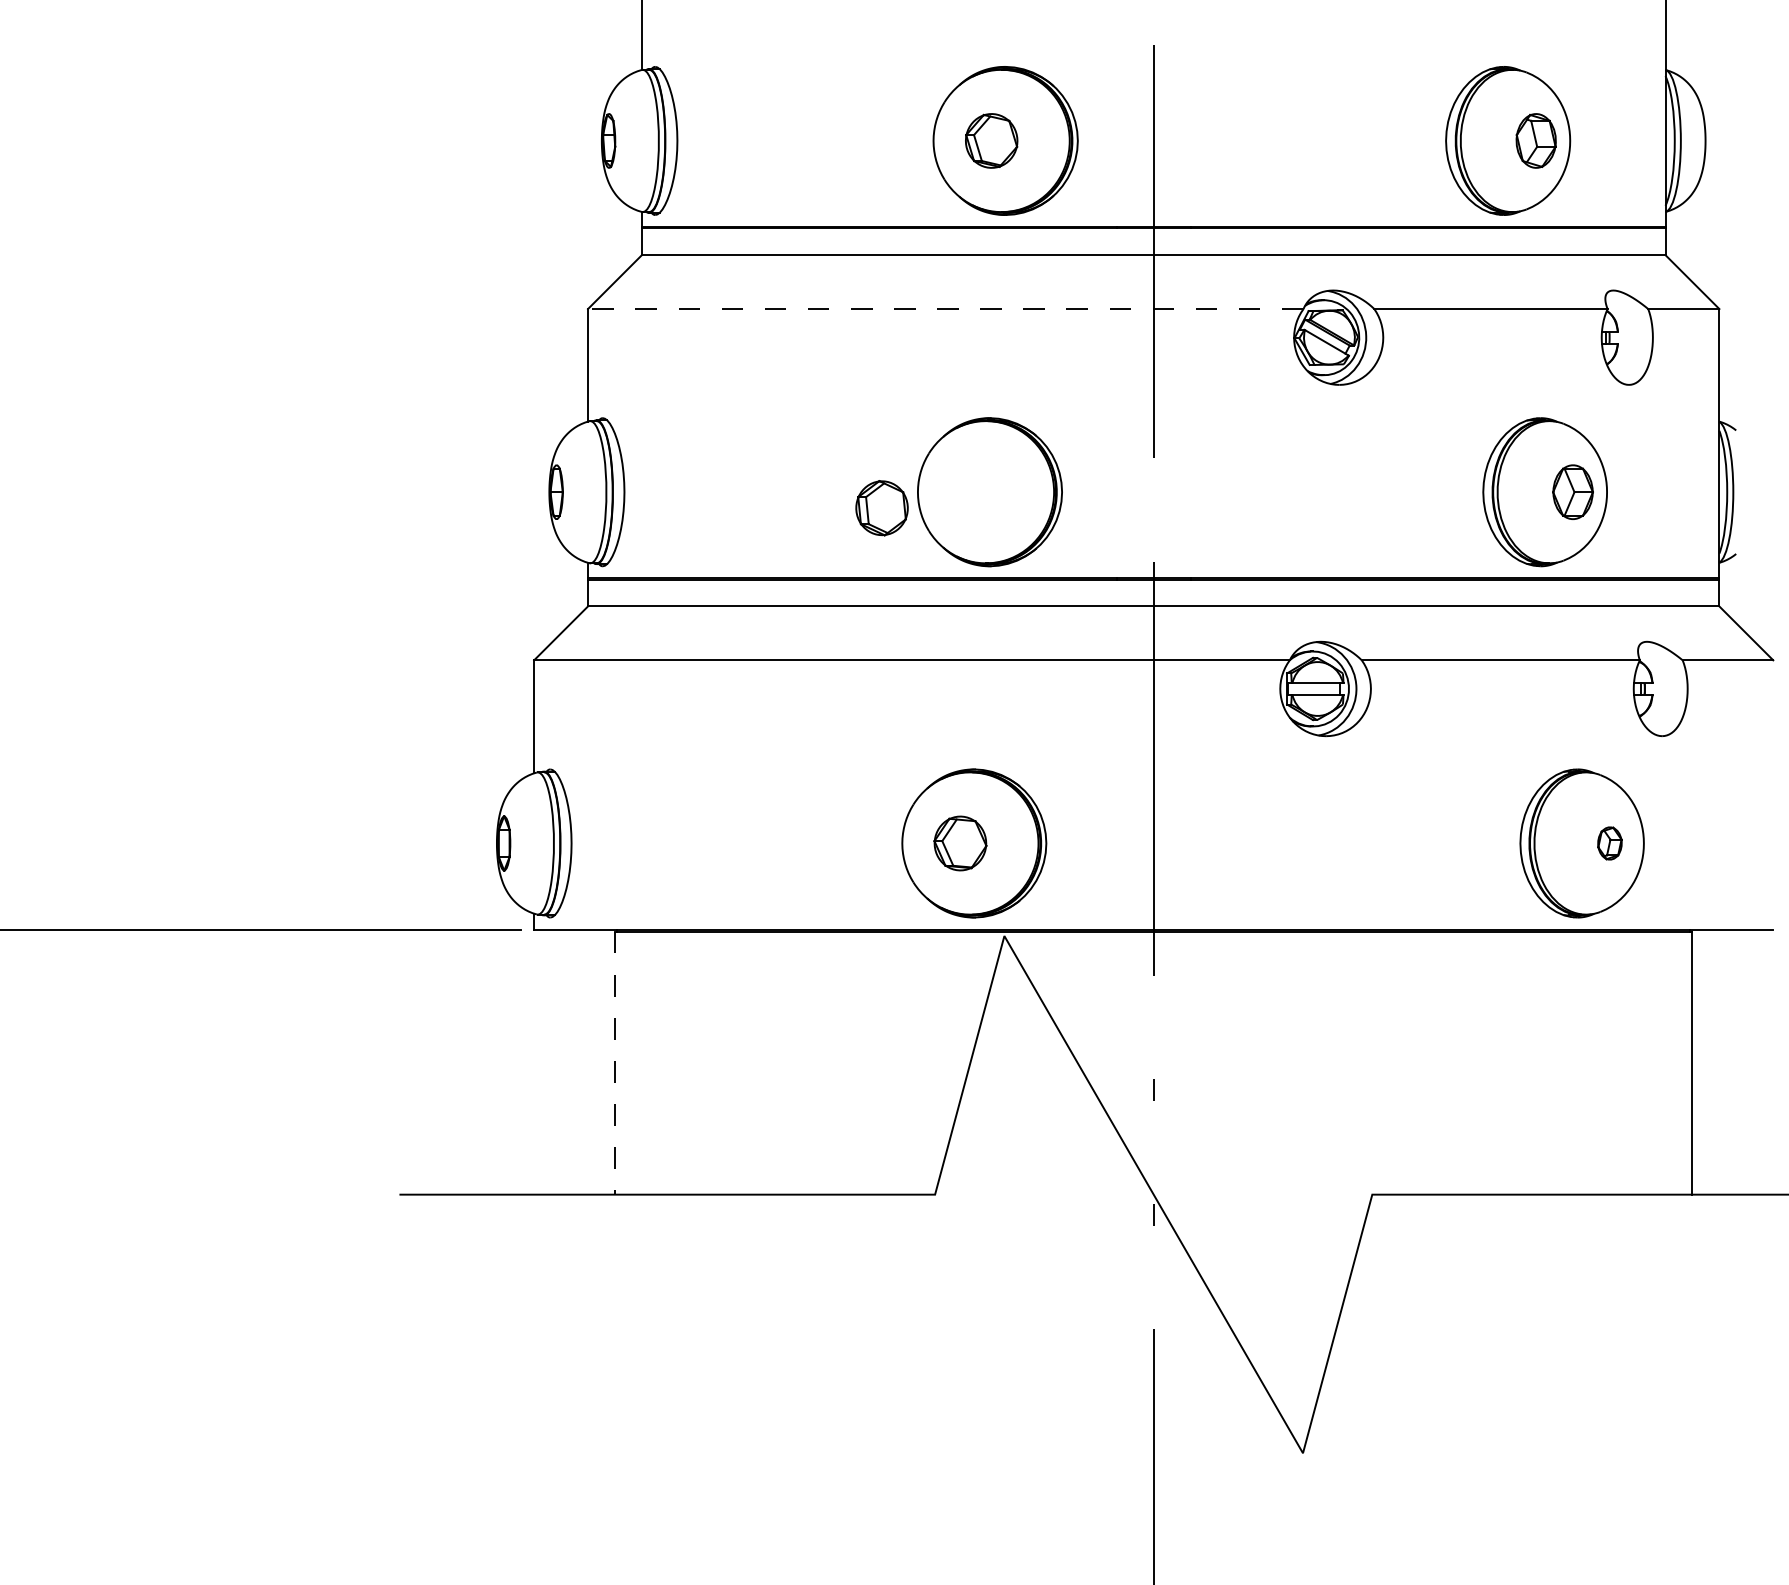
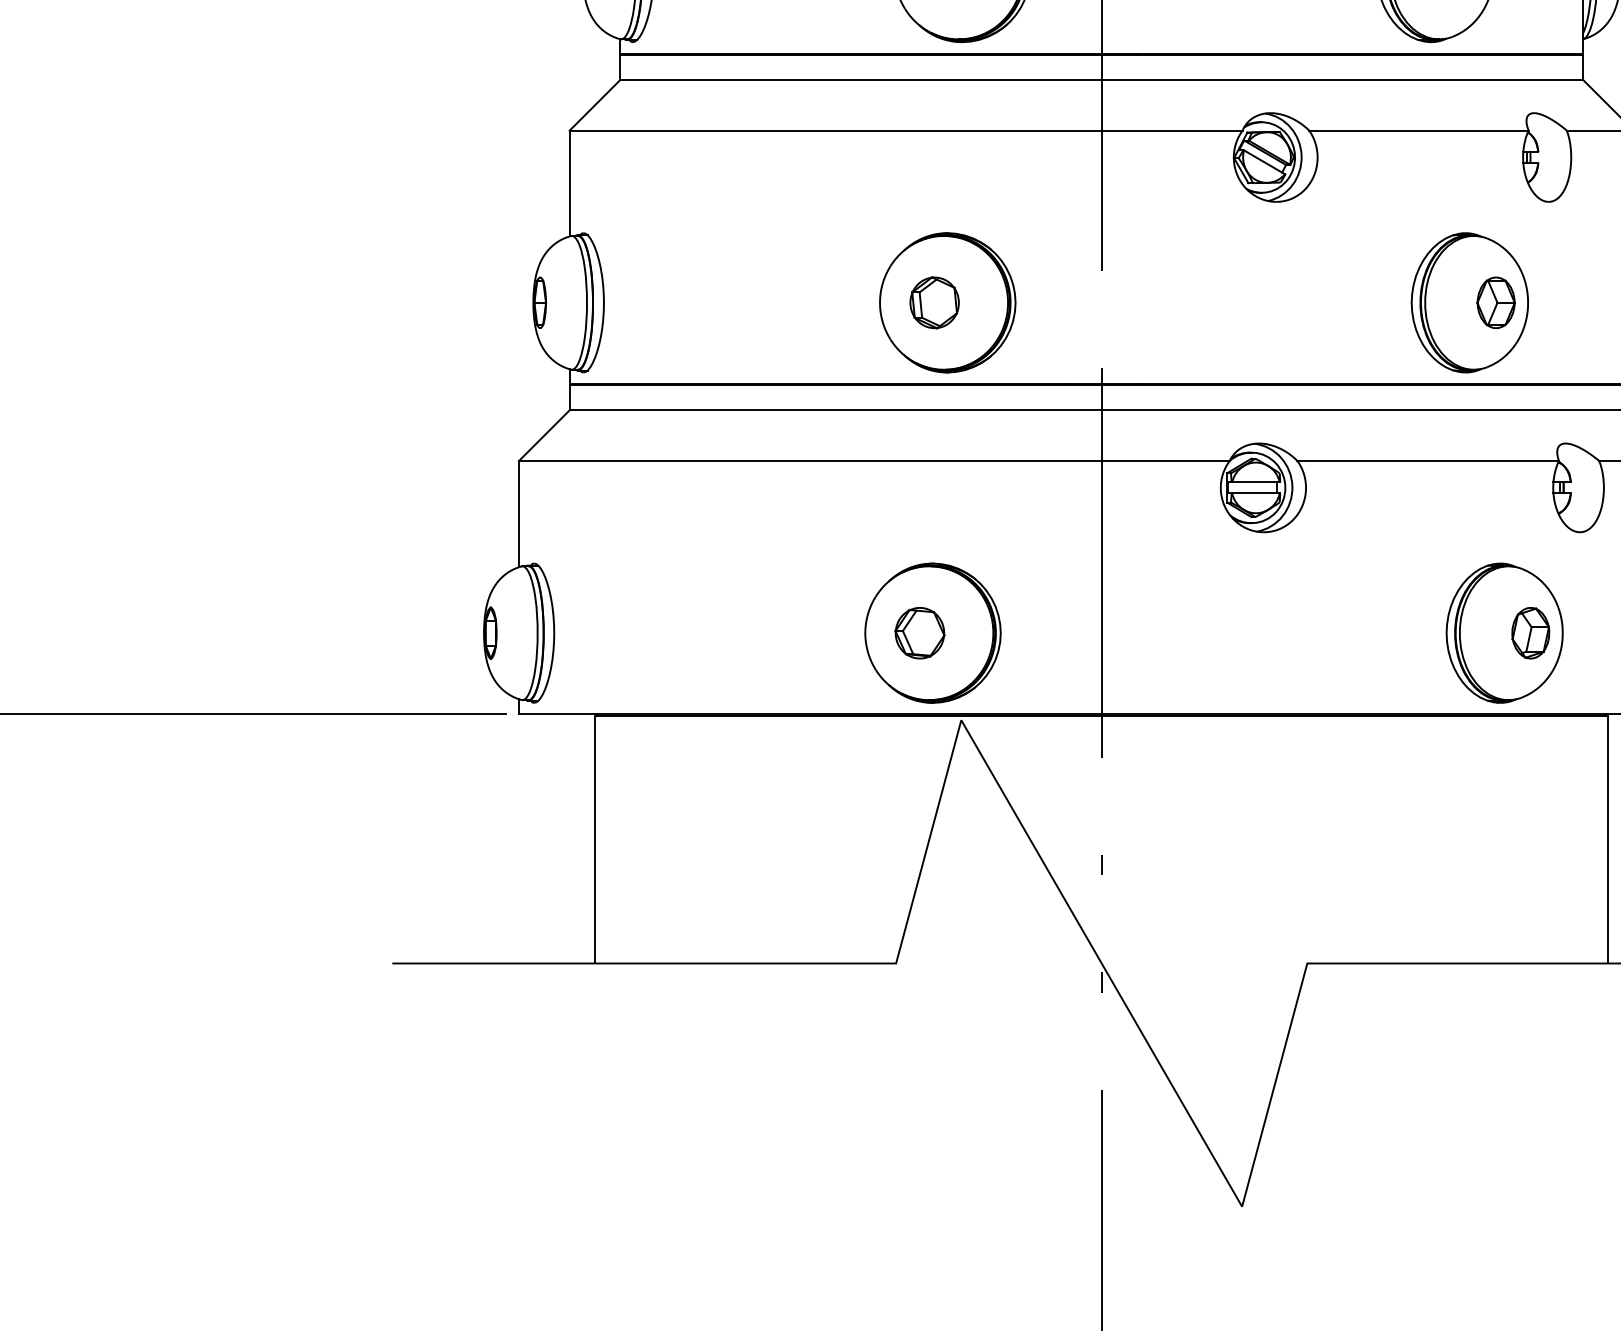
line: (945, 309) -> (905, 130), dashed -> solid
part: (881, 508) -> (934, 303), moved
part: (1609, 843) -> (1530, 633), size x1.67
line: (614, 1063) -> (594, 840), dashed -> solid

